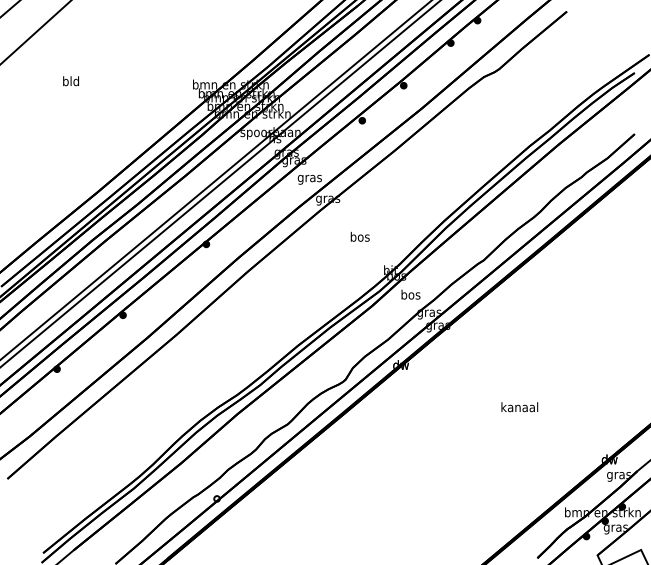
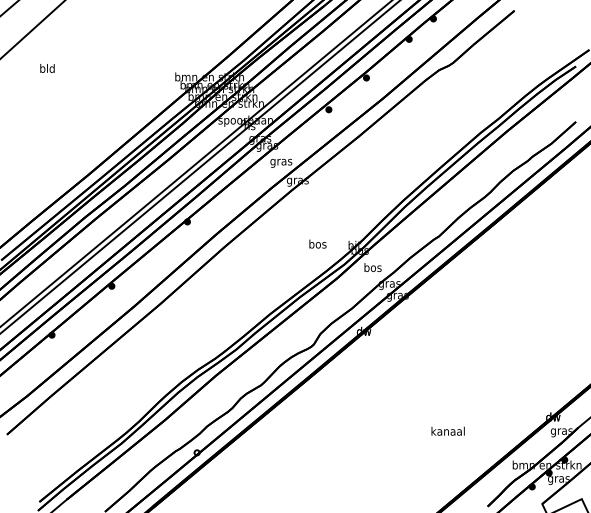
text: (70, 81) -> (46, 68), moved
text: (359, 236) -> (317, 243), moved
text: (519, 407) -> (447, 431), moved

